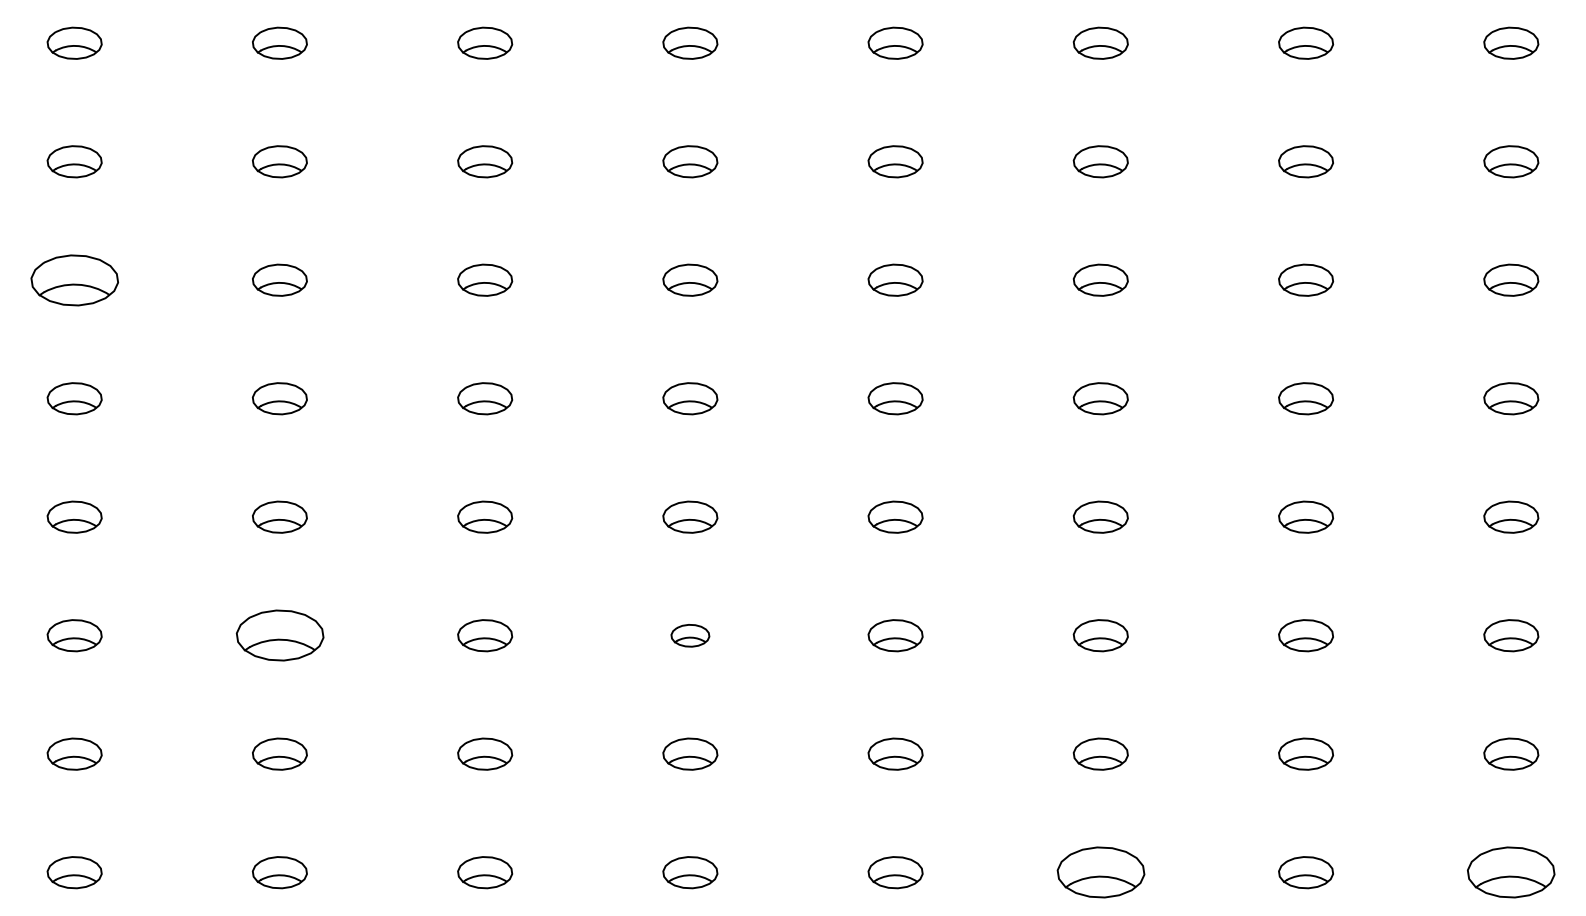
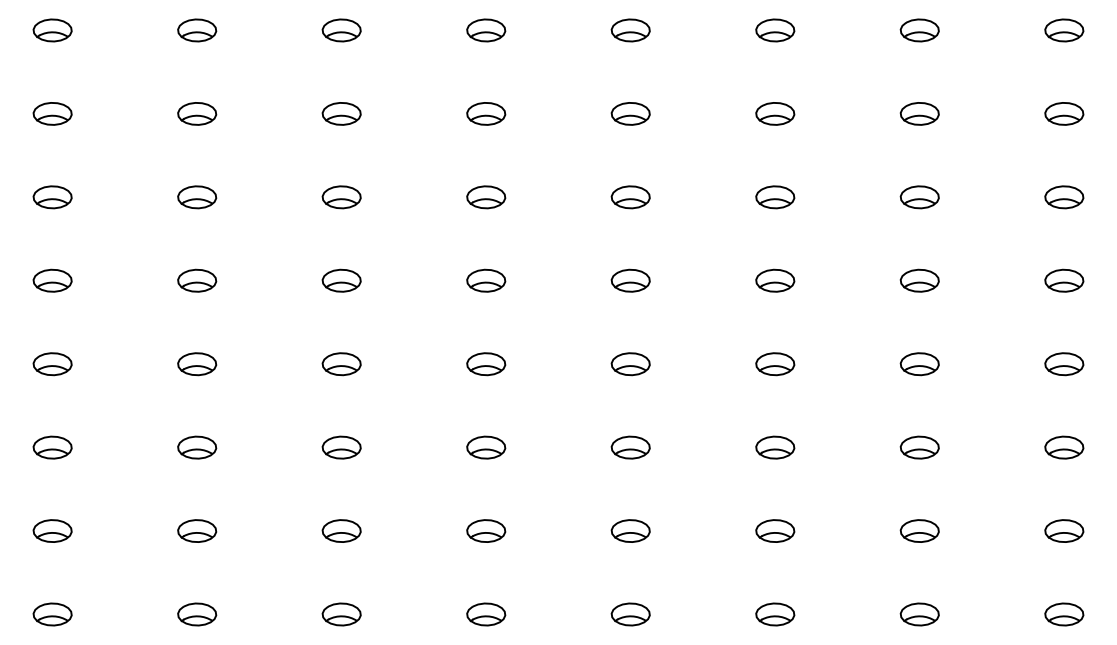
part: (74, 279) -> (52, 196), size x0.62
part: (279, 635) -> (196, 447), size x0.62
part: (690, 635) -> (486, 447), size x1.43
part: (1100, 872) -> (775, 614), size x0.62
part: (1511, 872) -> (1064, 614), size x0.62

